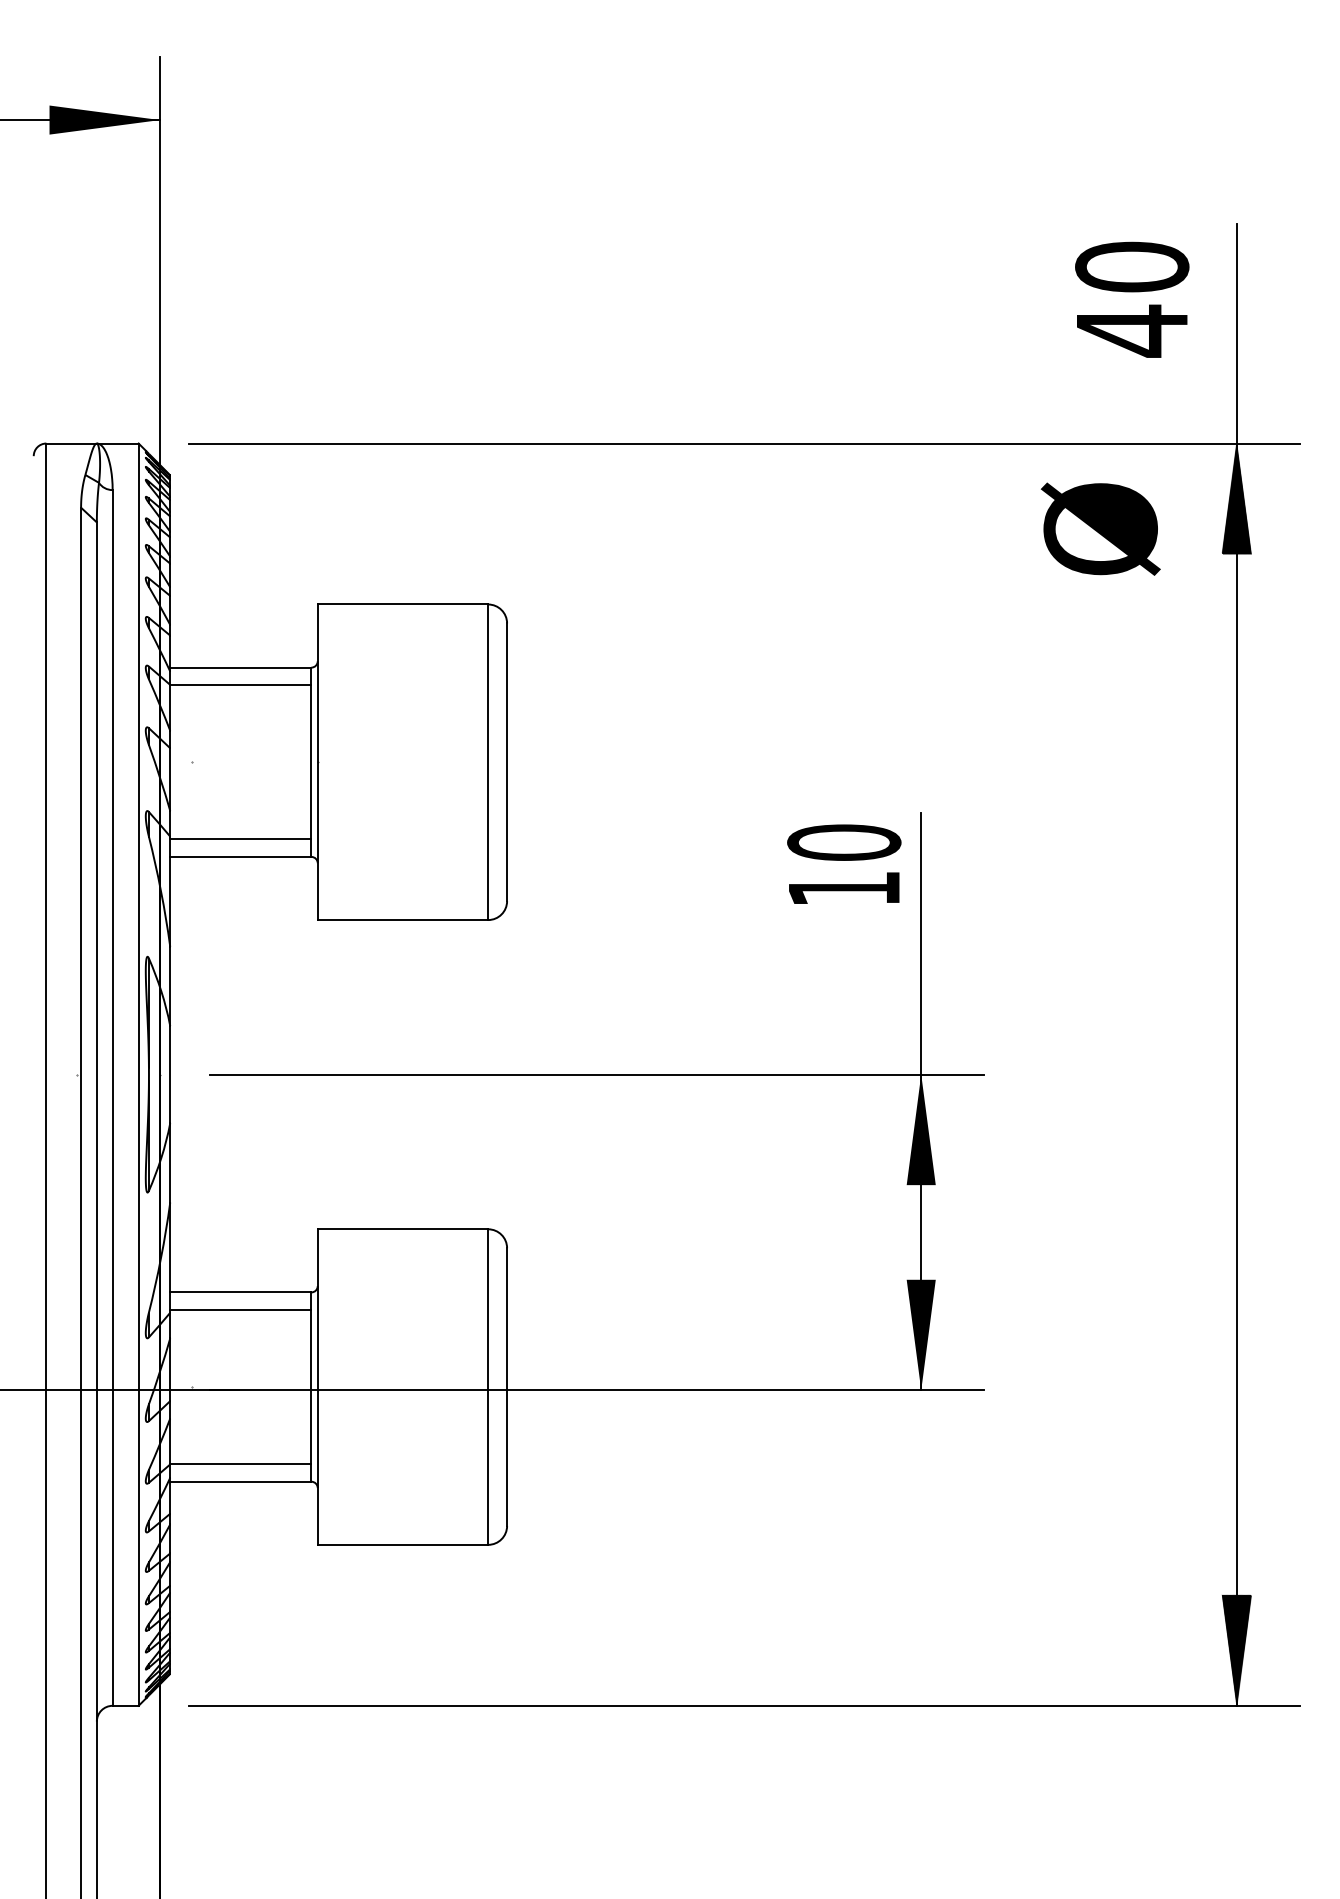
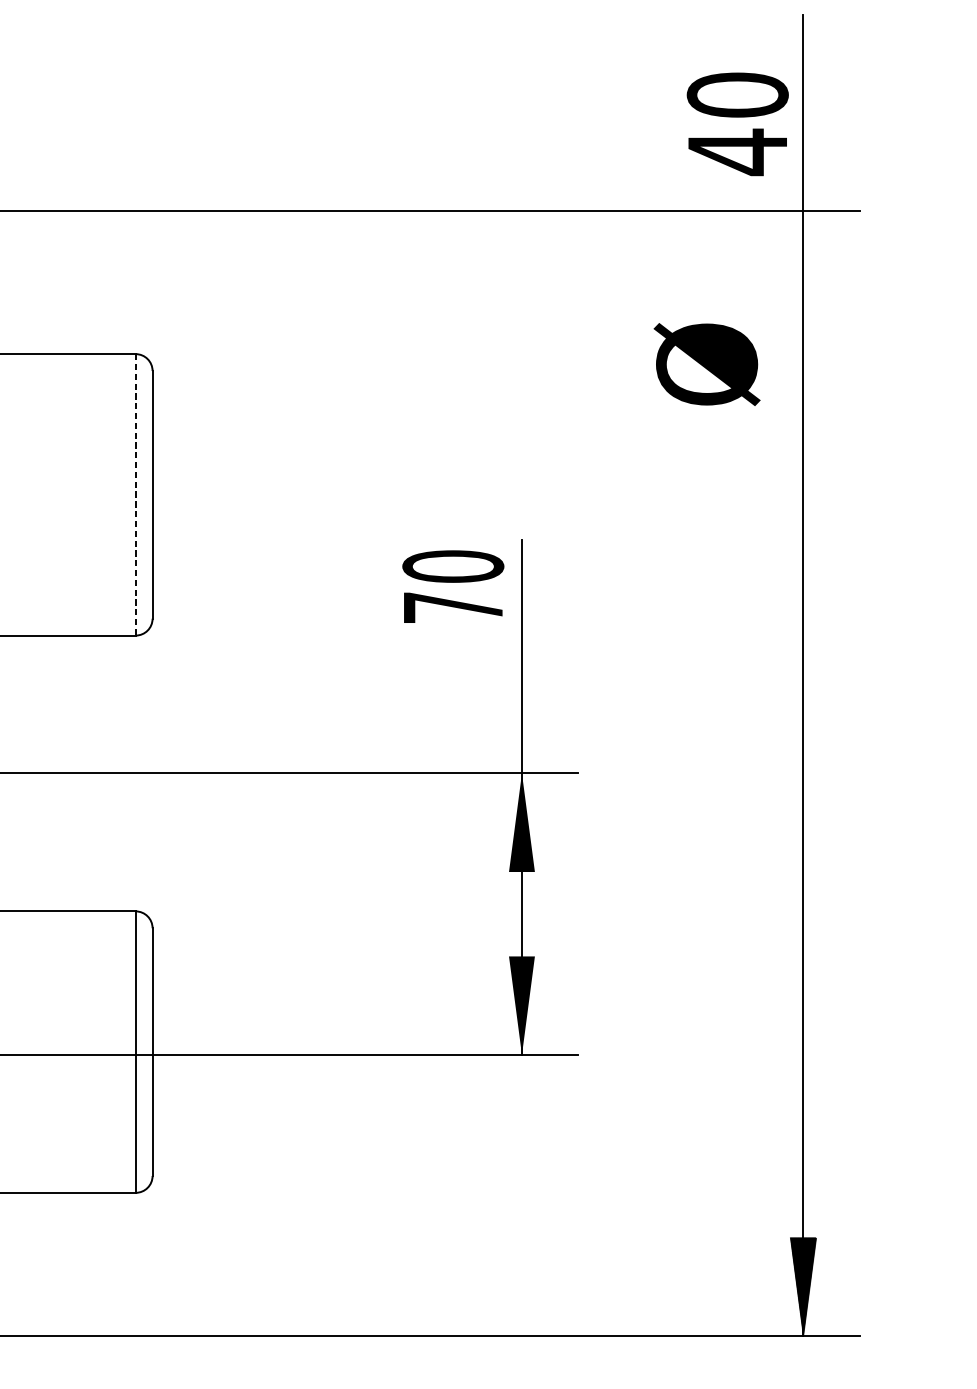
text: (1132, 299) -> (738, 124), moved
hatch: (1236, 498) -> (803, 259), removed
text: (1100, 528) -> (706, 363), moved
line: (488, 762) -> (136, 495), solid -> dashed
text: (844, 888) -> (453, 607), 10 -> 70

